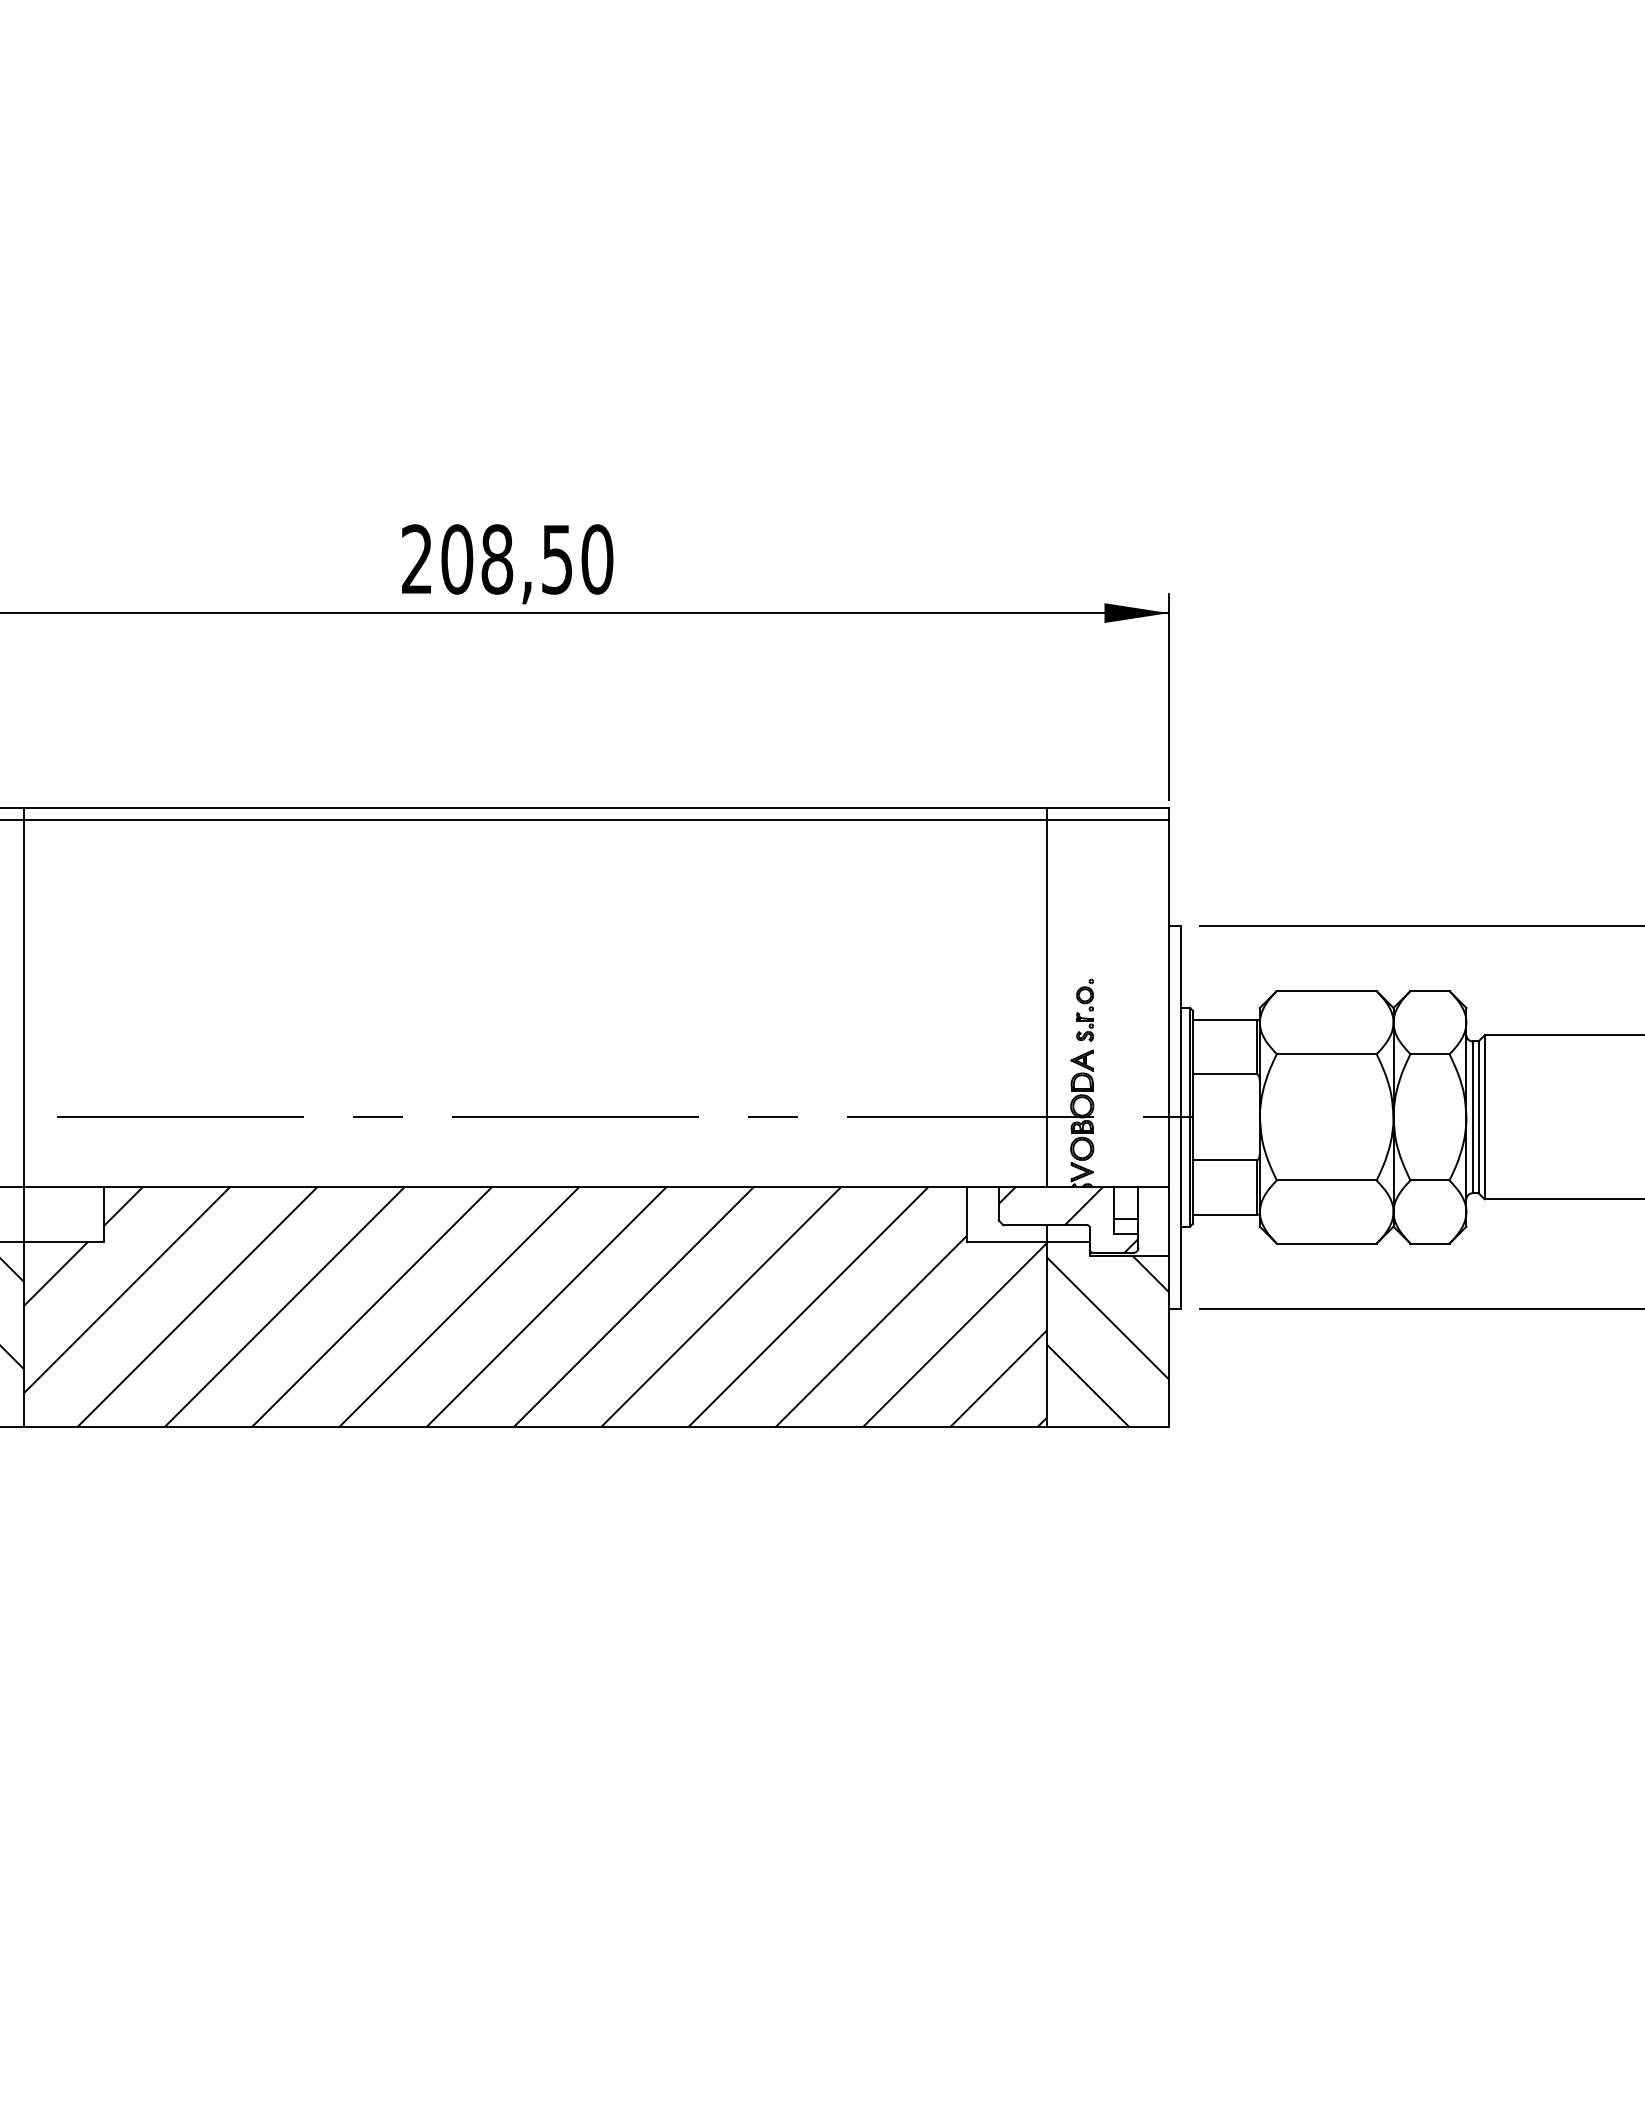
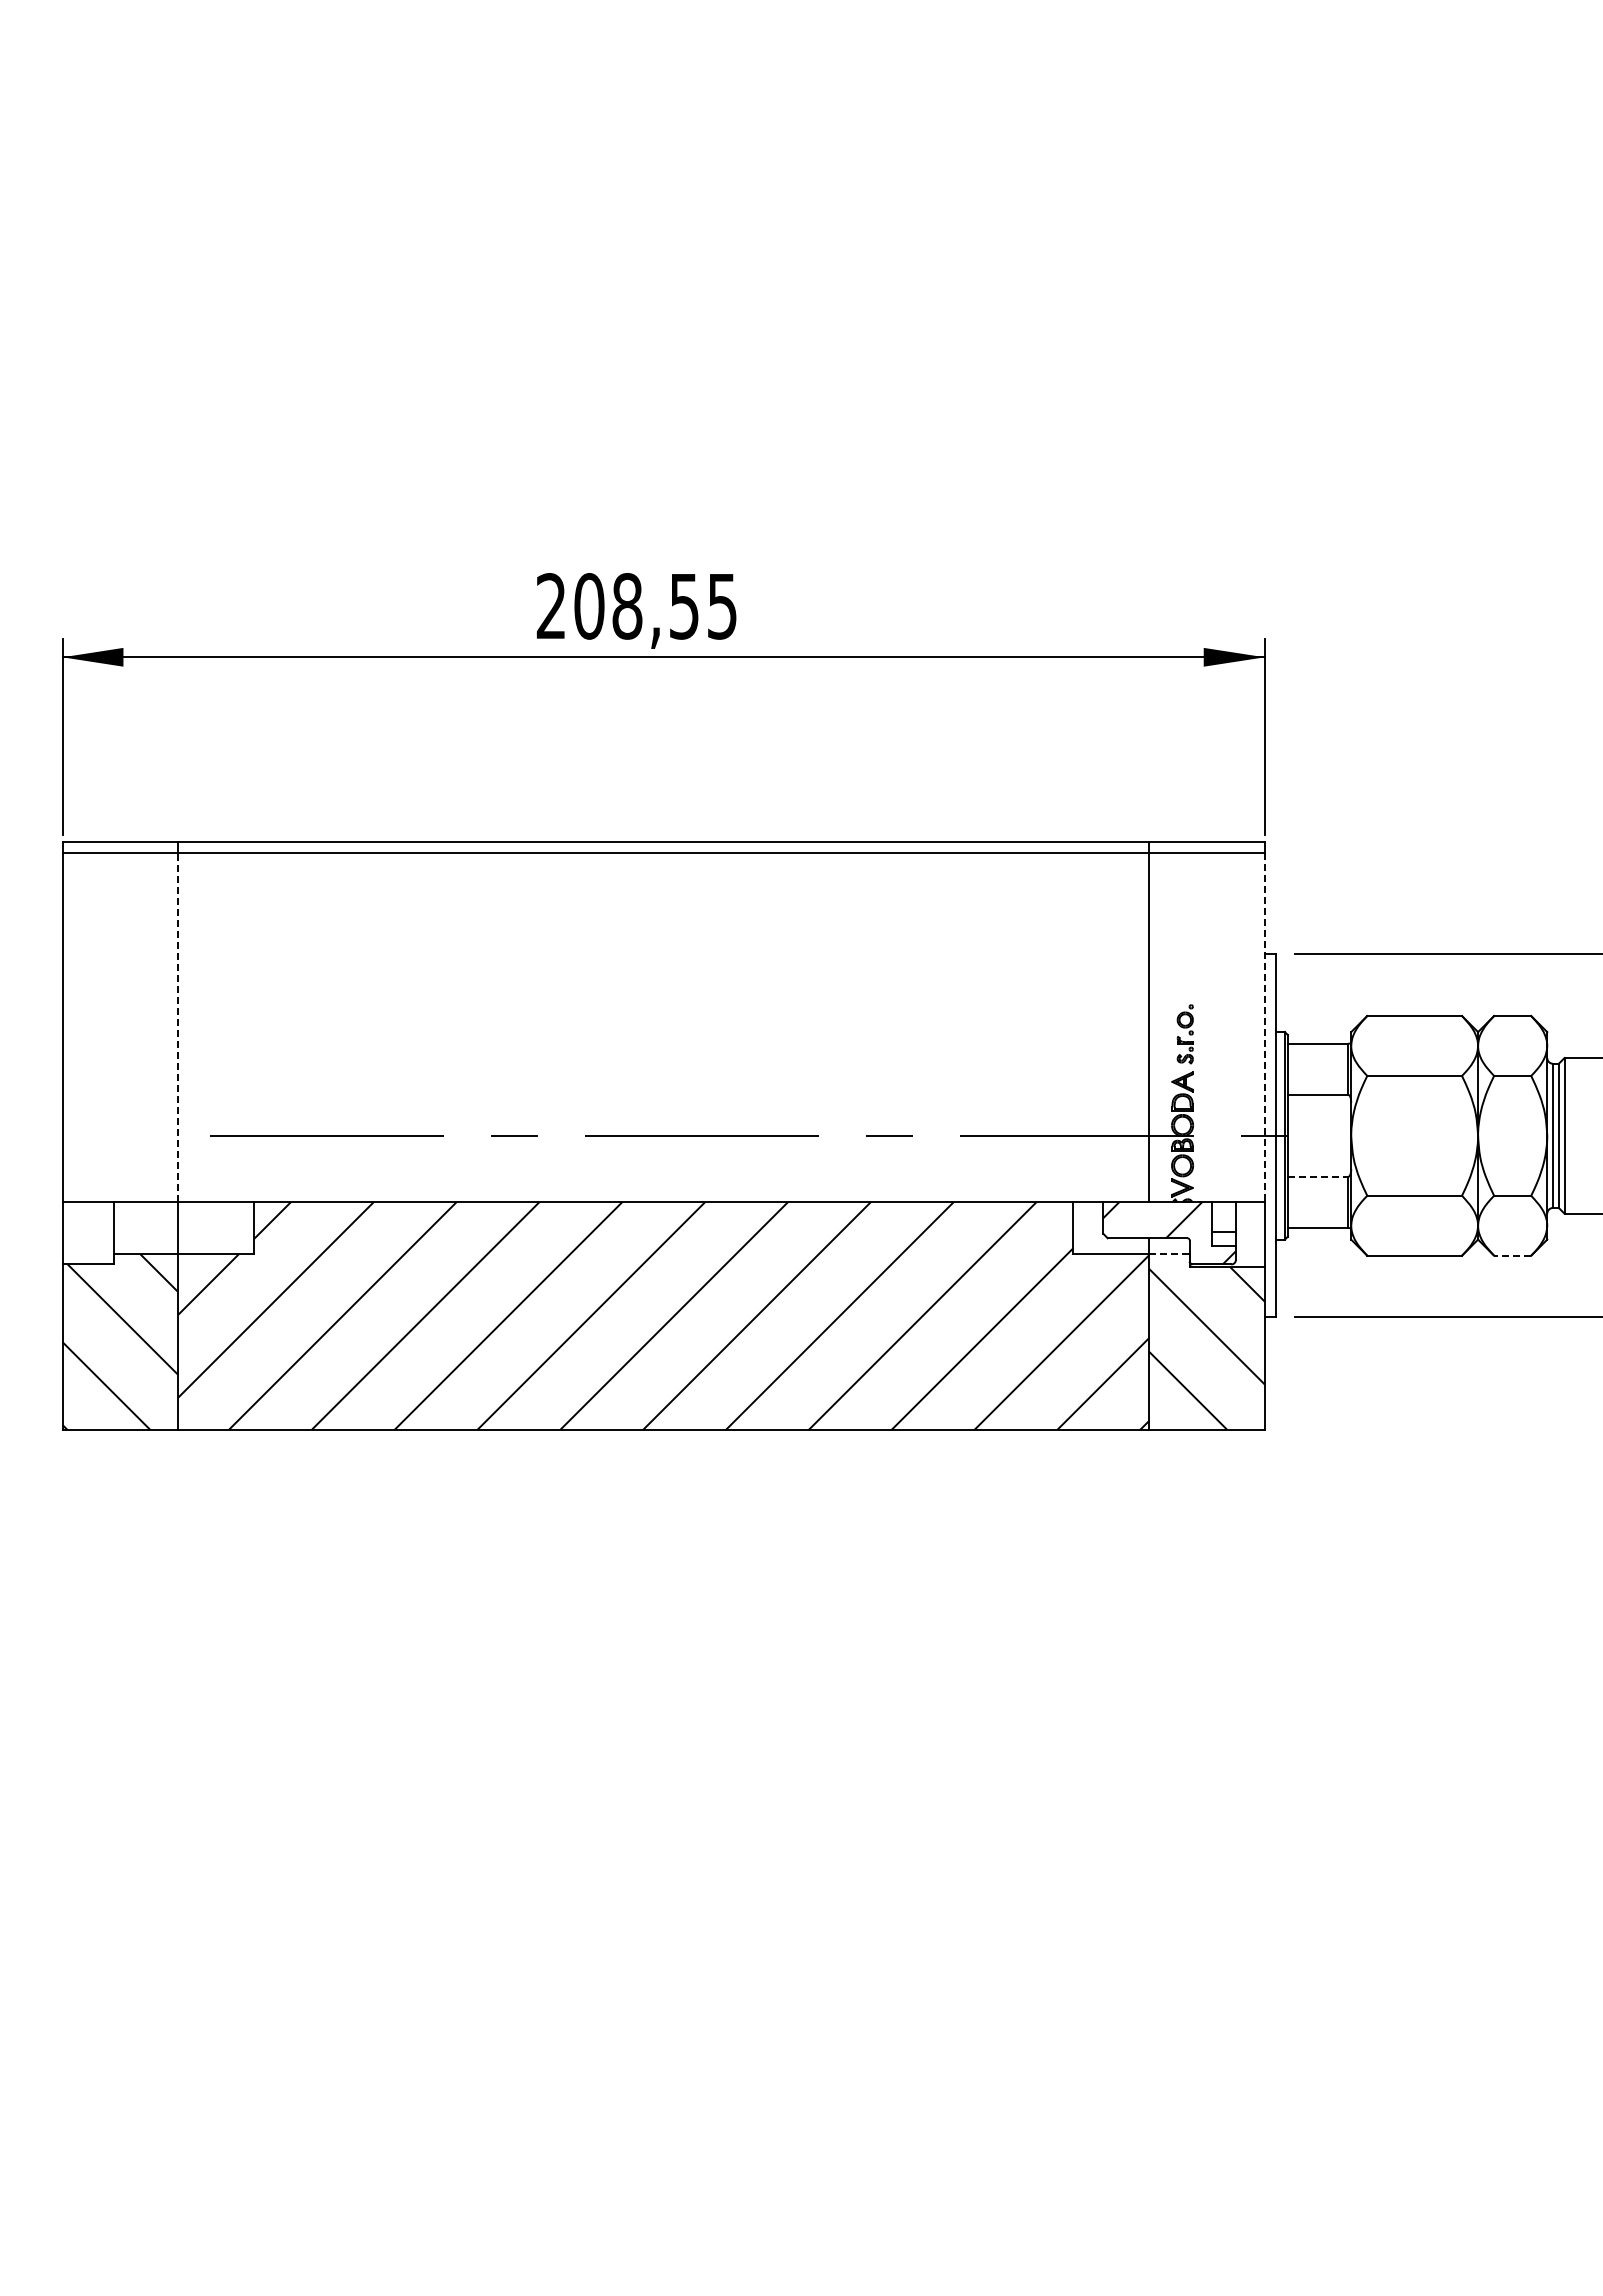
text: (597, 559) -> (722, 606), 208,50 -> 208,55
line: (23, 1003) -> (177, 1027), solid -> dashed
line: (1168, 1004) -> (1264, 1028), solid -> dashed
line: (1225, 1160) -> (1318, 1176), solid -> dashed
line: (1069, 1242) -> (1170, 1254), solid -> dashed
line: (1429, 1243) -> (1512, 1255), solid -> dashed

